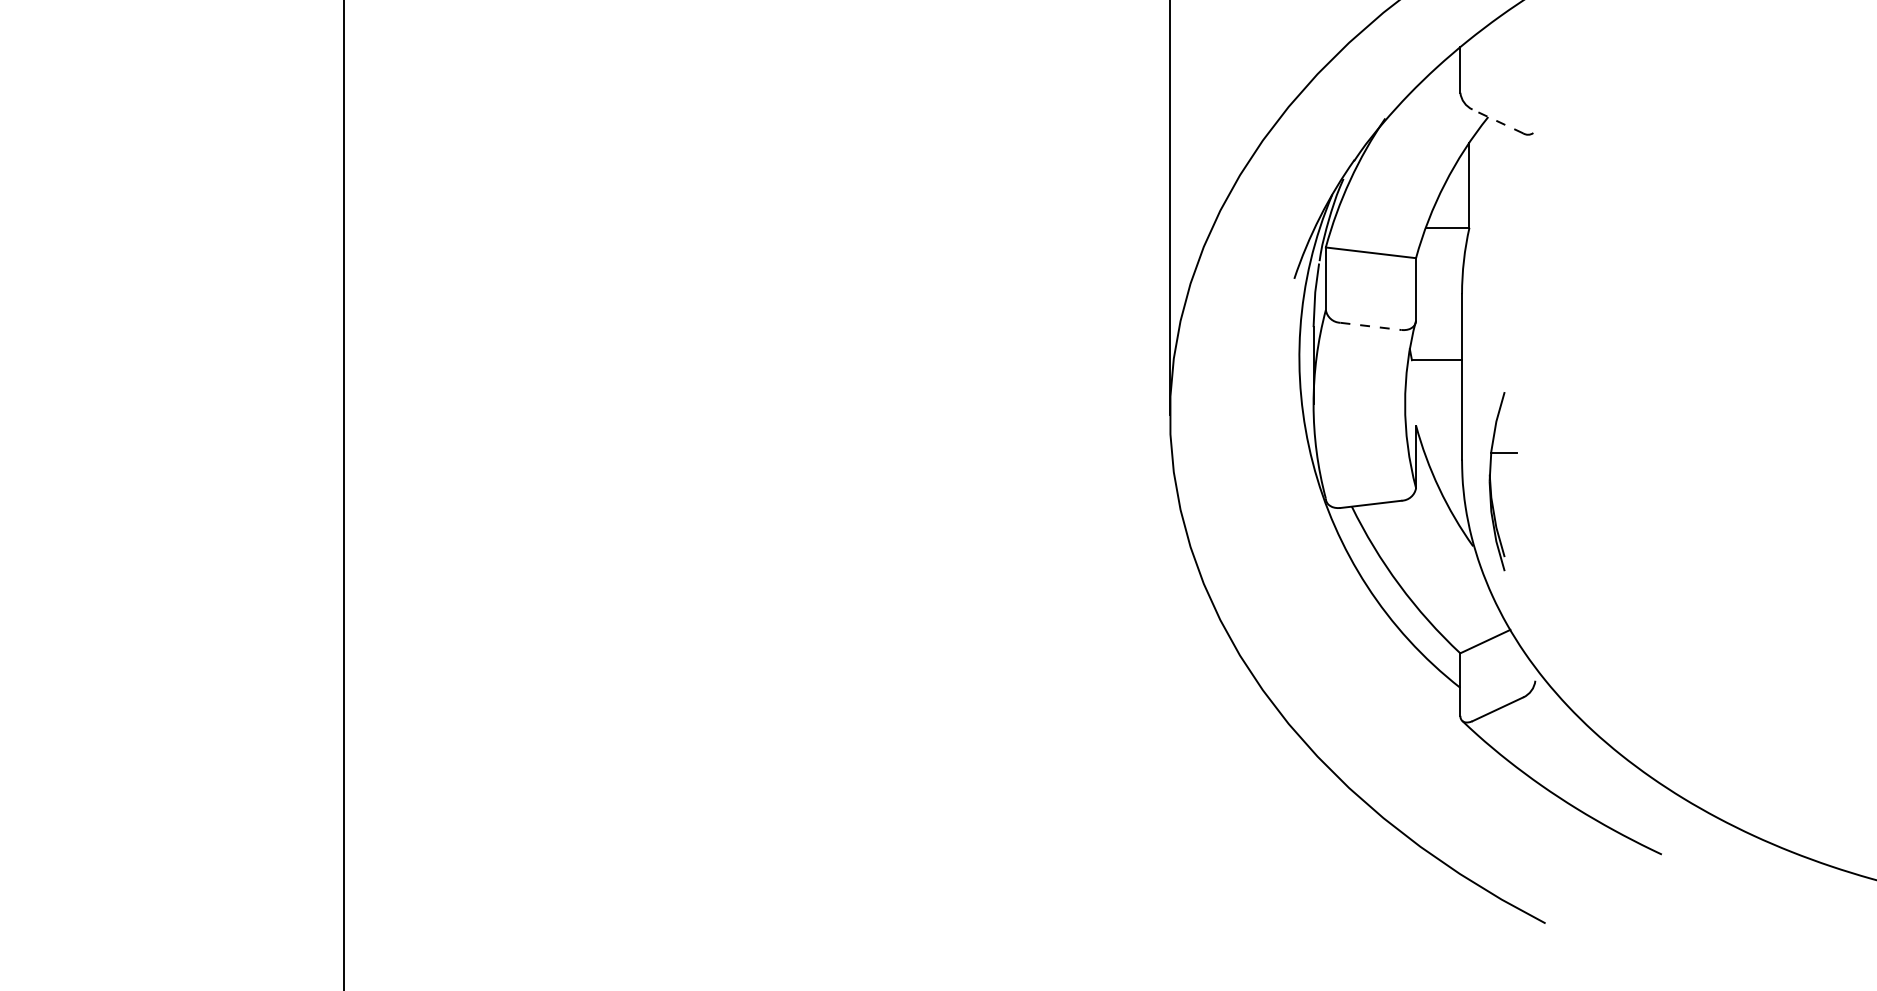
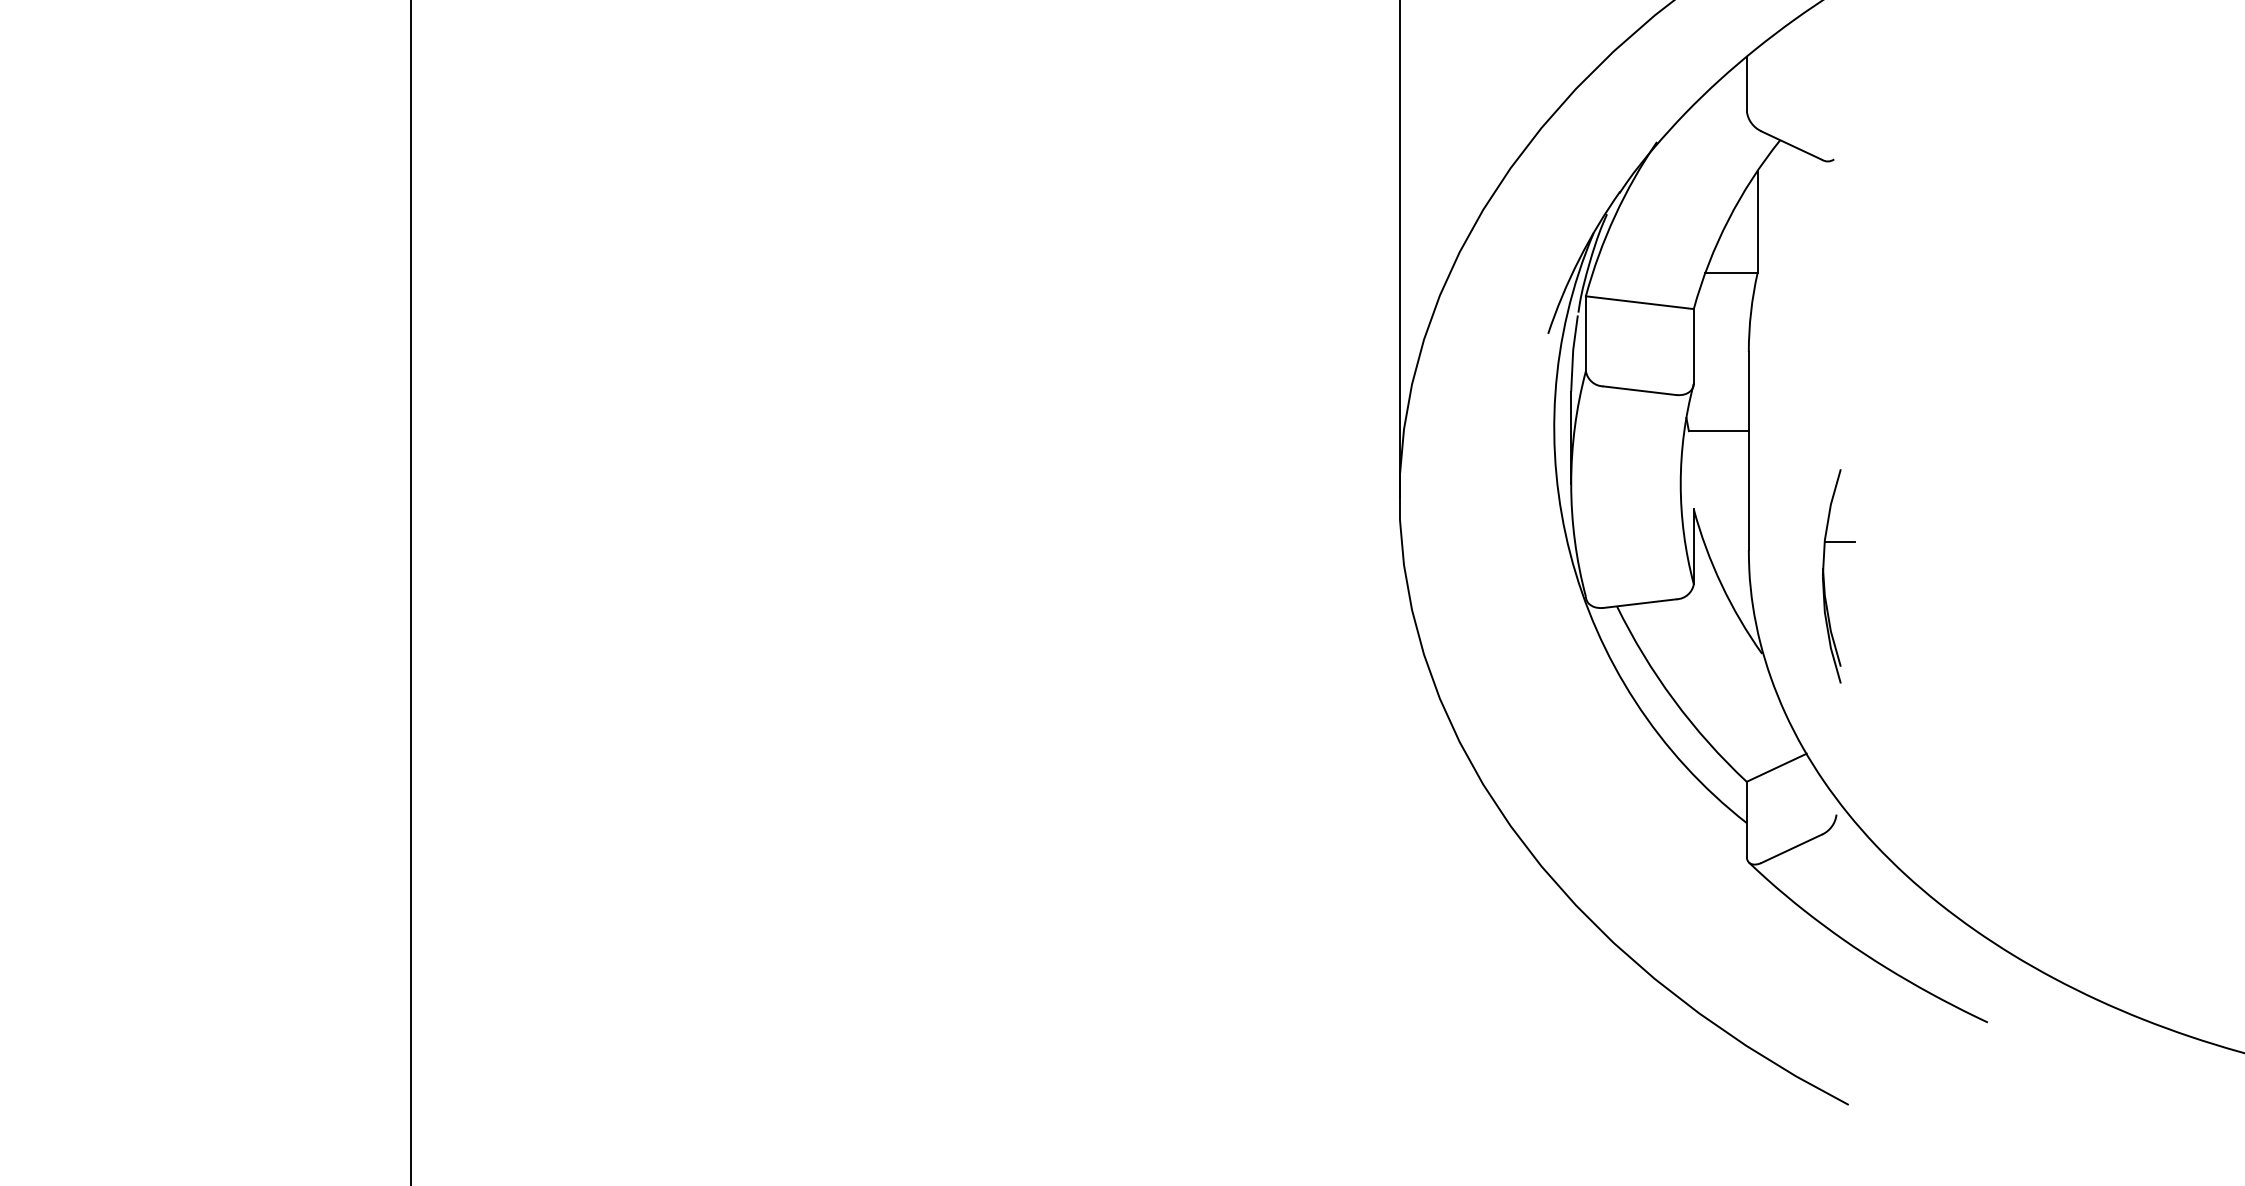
line: (1497, 121) -> (1791, 145), dashed -> solid
line: (1370, 326) -> (1639, 390), dashed -> solid
part: (1491, 481) -> (1824, 576), moved

